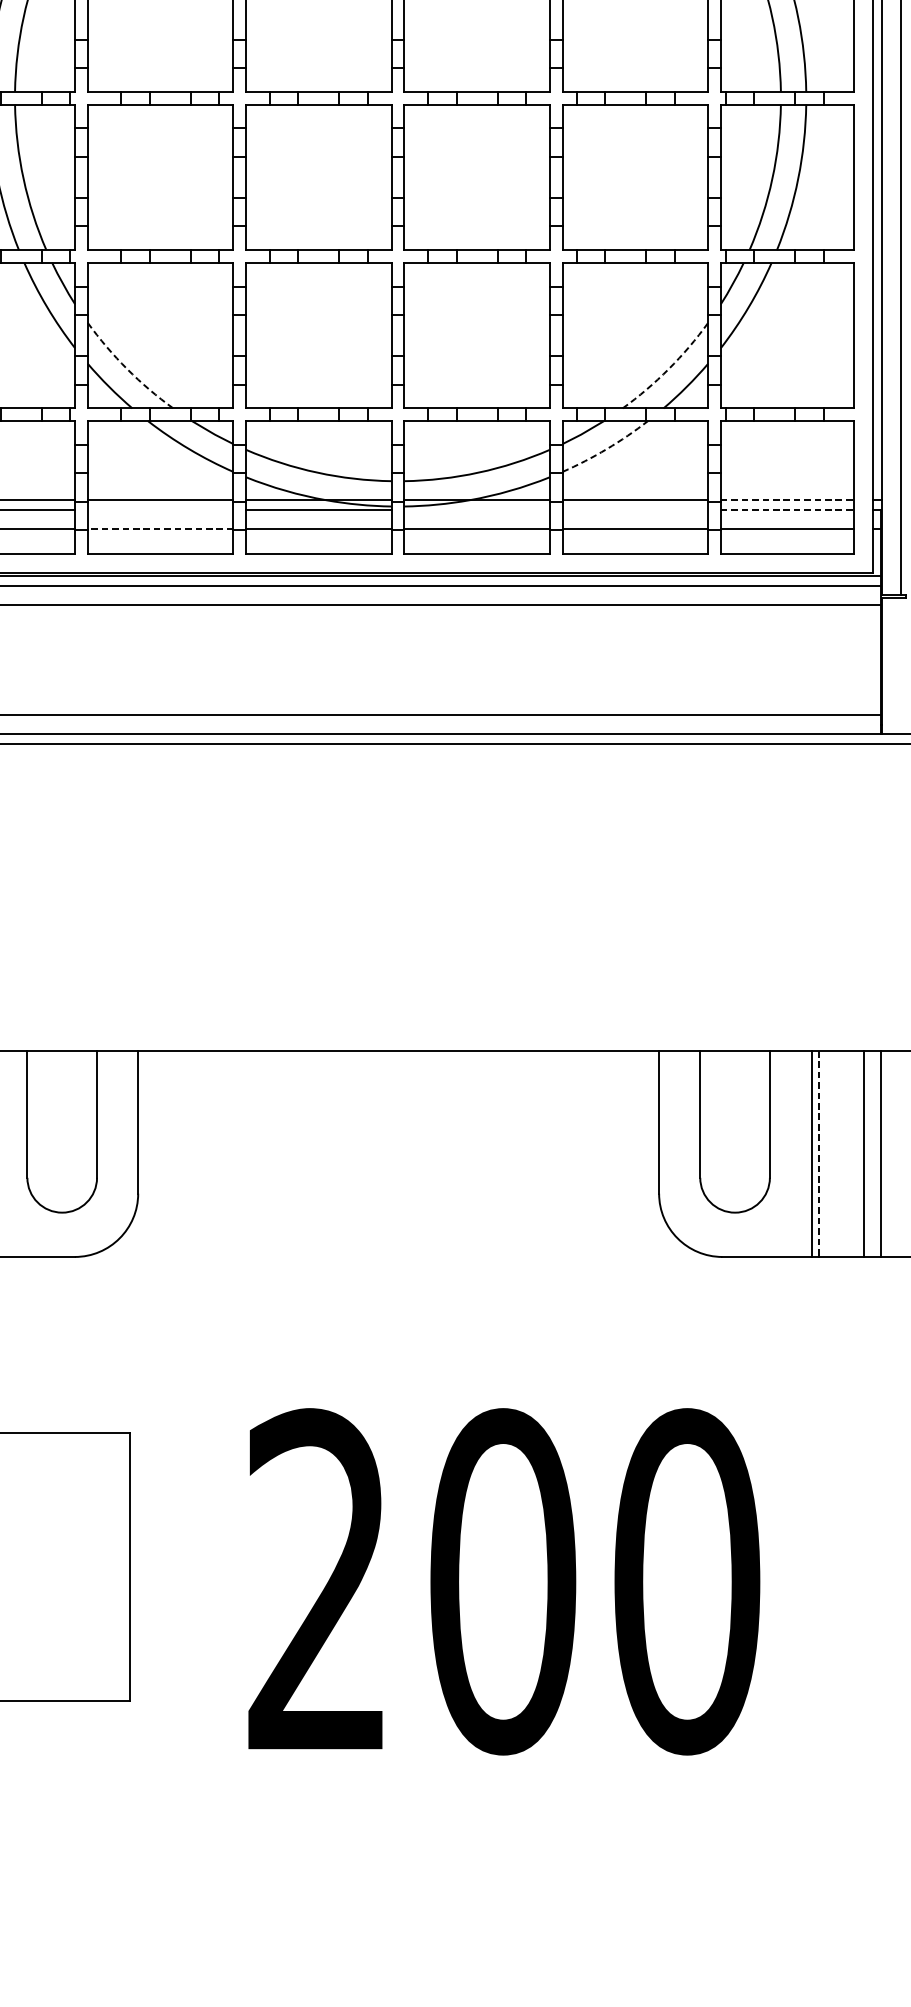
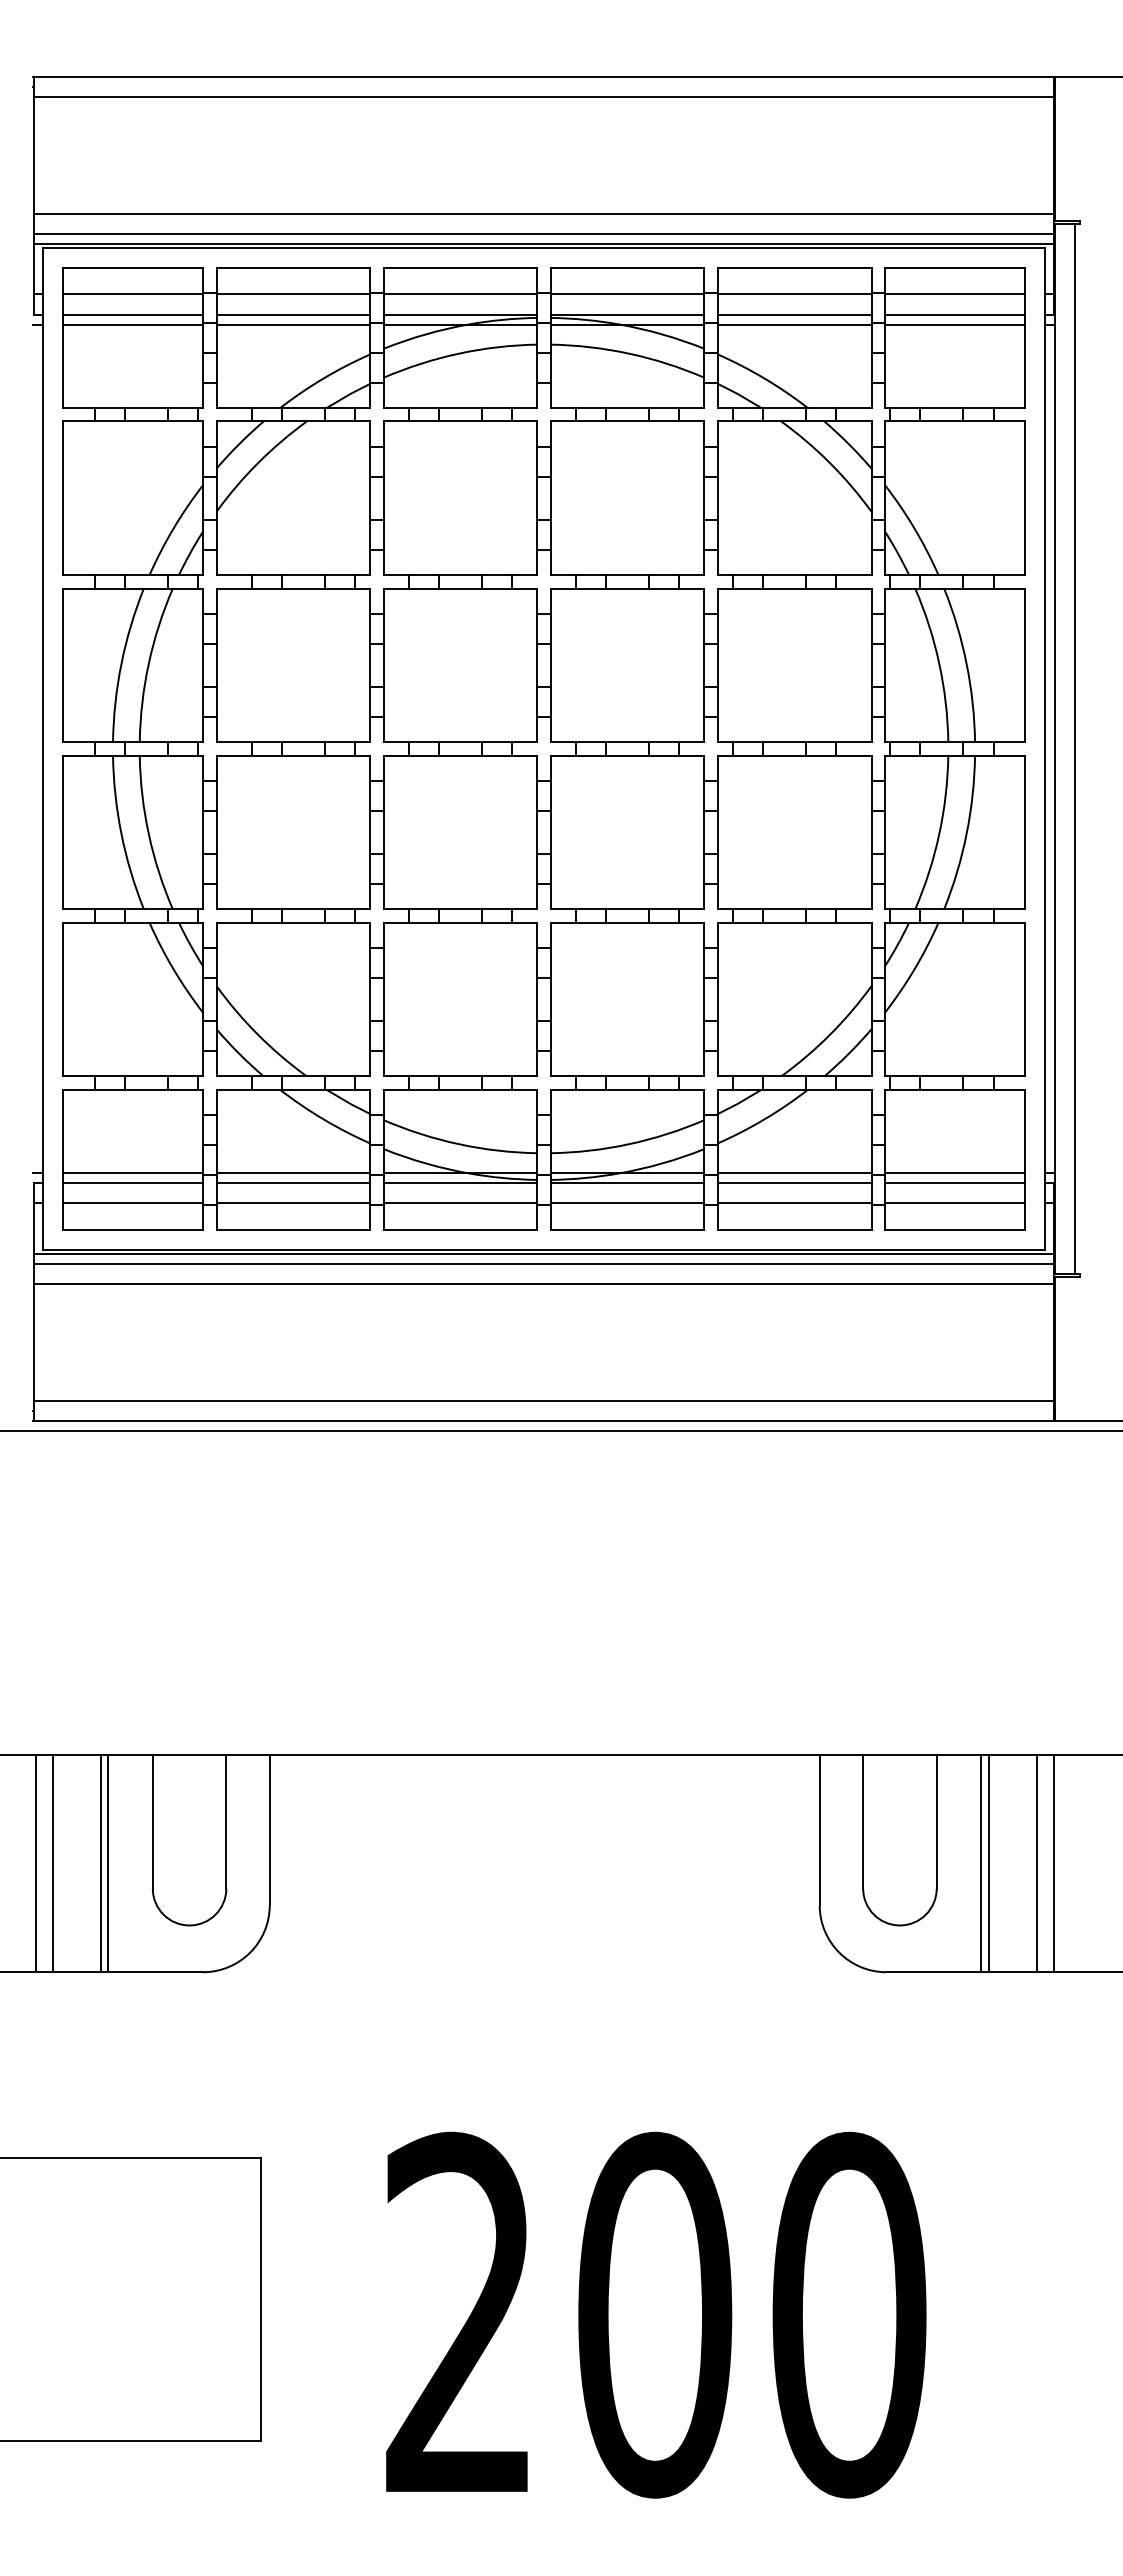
arc: (127, 368) -> (258, 1034), dashed -> solid
arc: (668, 368) -> (829, 1034), dashed -> solid
arc: (606, 449) -> (764, 1119), dashed -> solid
line: (787, 500) -> (955, 1173), dashed -> solid
line: (160, 509) -> (293, 1183), added
line: (477, 509) -> (627, 1183), added
line: (635, 509) -> (794, 1183), added
line: (787, 509) -> (955, 1183), dashed -> solid
line: (160, 528) -> (293, 1203), dashed -> solid
line: (818, 1153) -> (988, 1863), dashed -> solid

